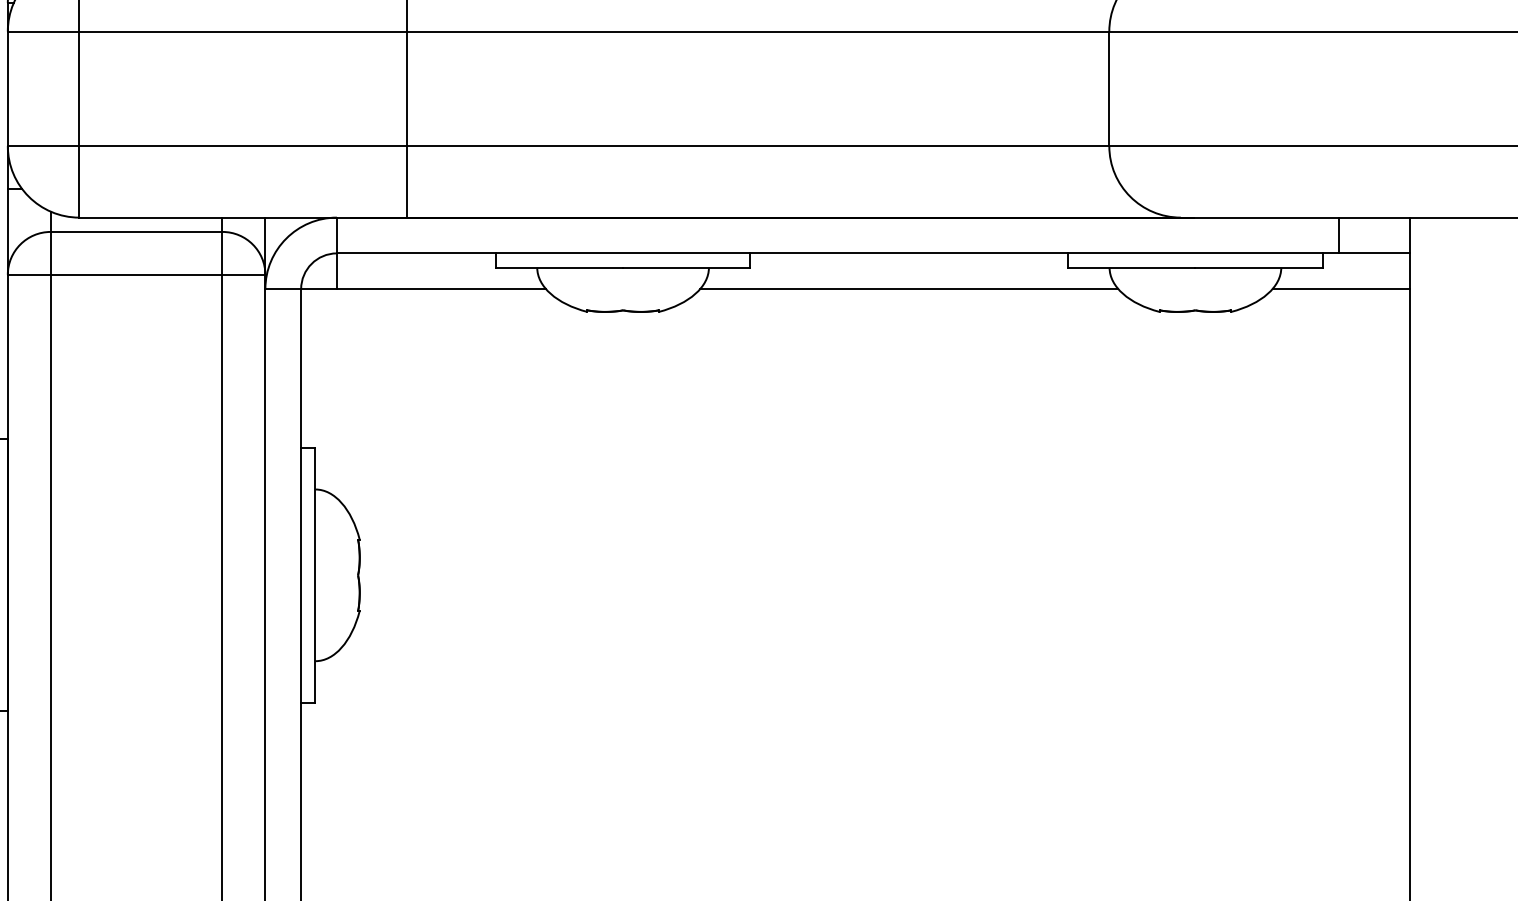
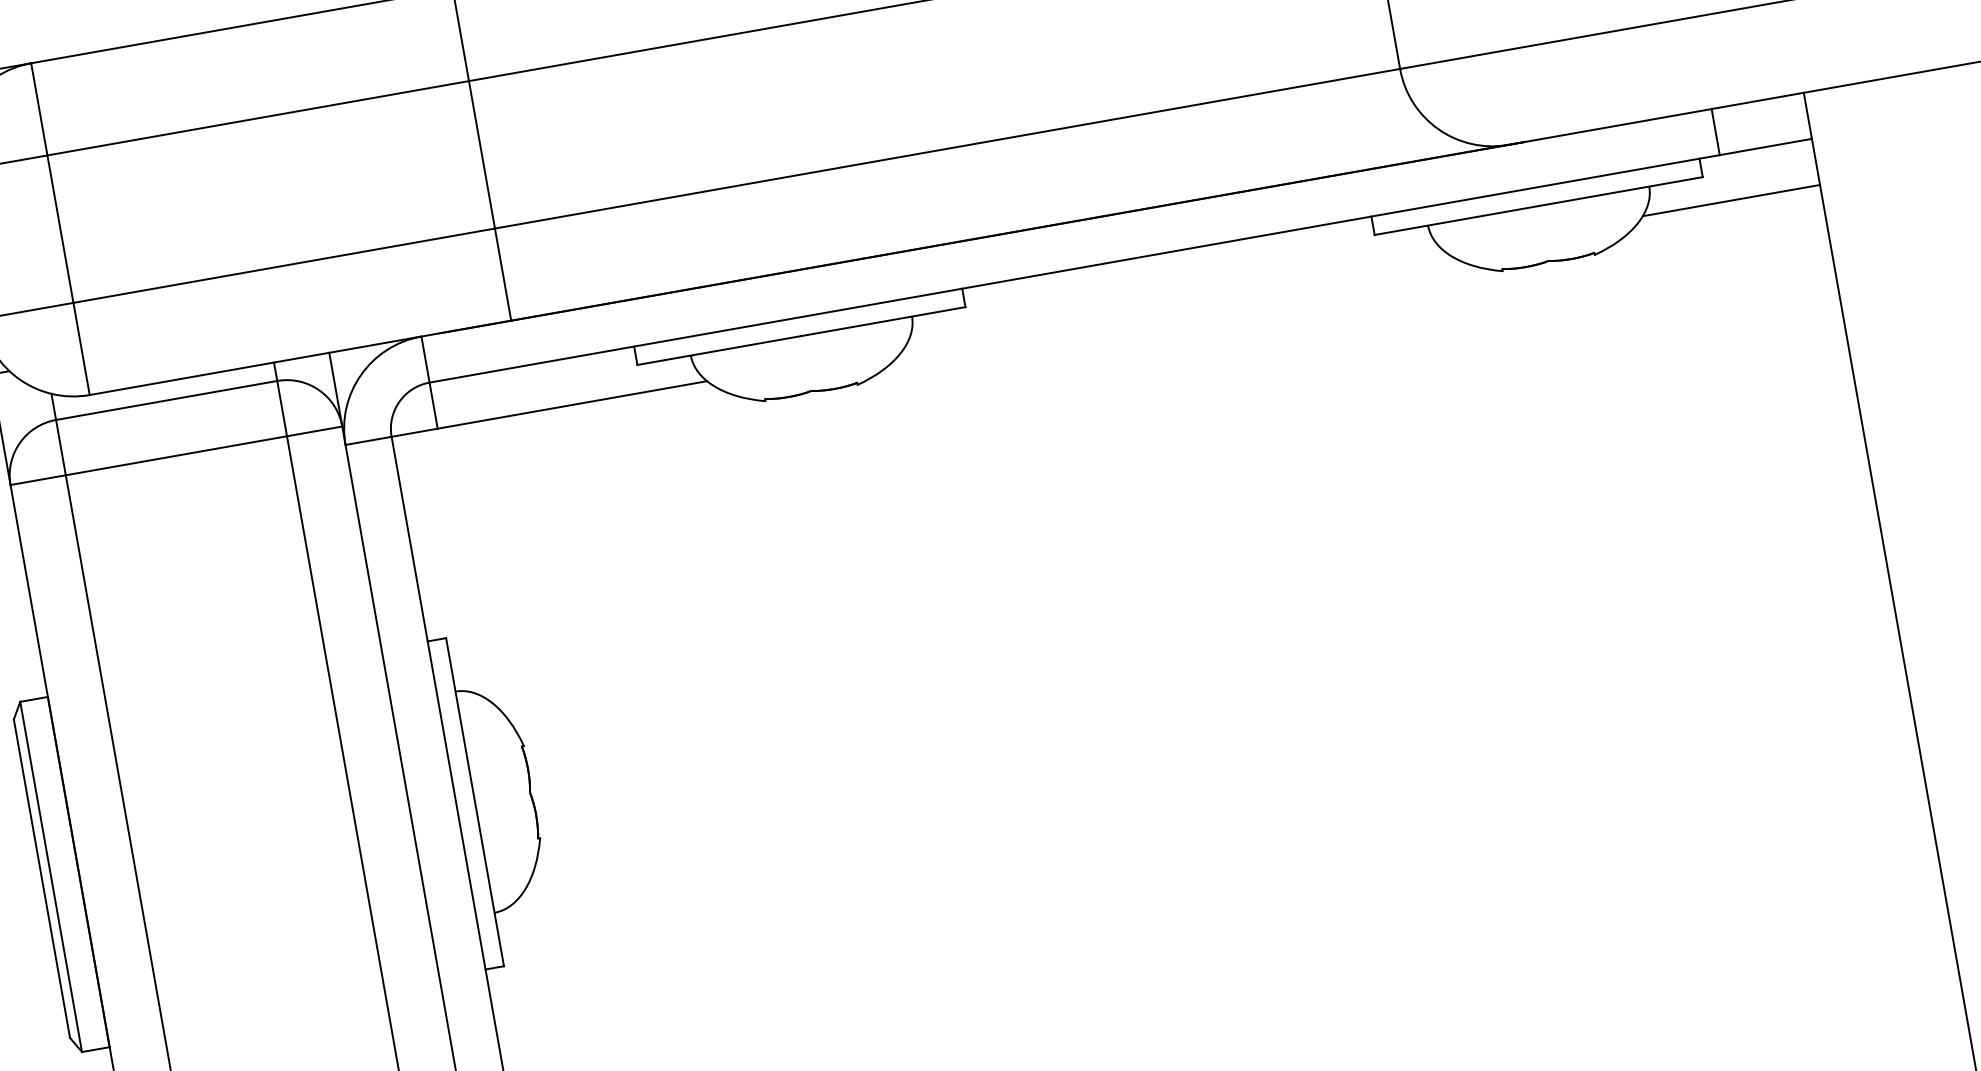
line: (909, 289) -> (1175, 299), removed

